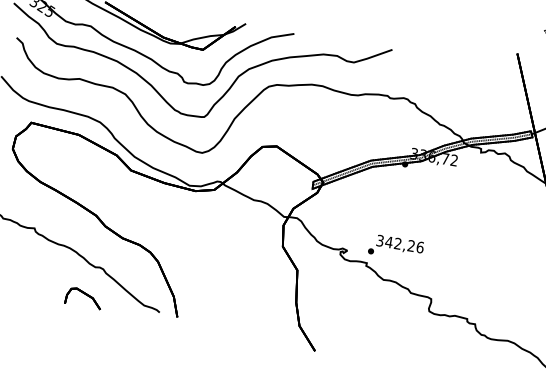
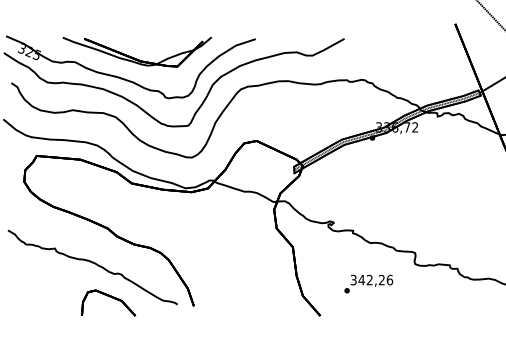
text: (395, 247) -> (368, 283), moved
part: (83, 297) -> (108, 302), size x1.67

